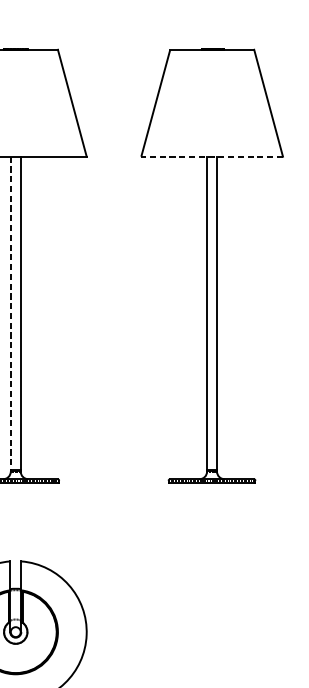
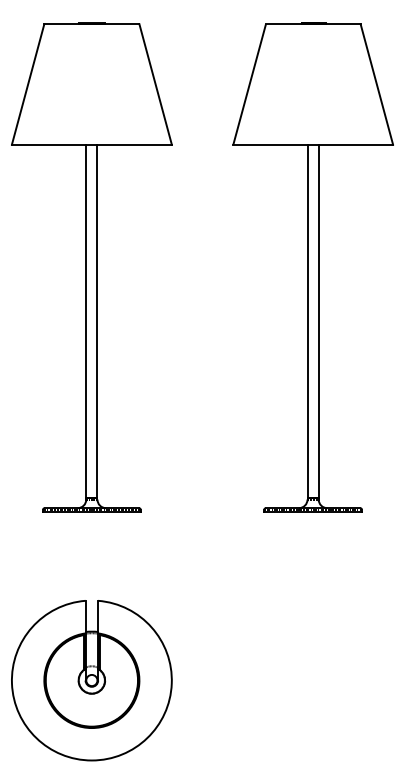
line: (212, 156) -> (313, 144), dashed -> solid
line: (11, 313) -> (86, 321), dashed -> solid

